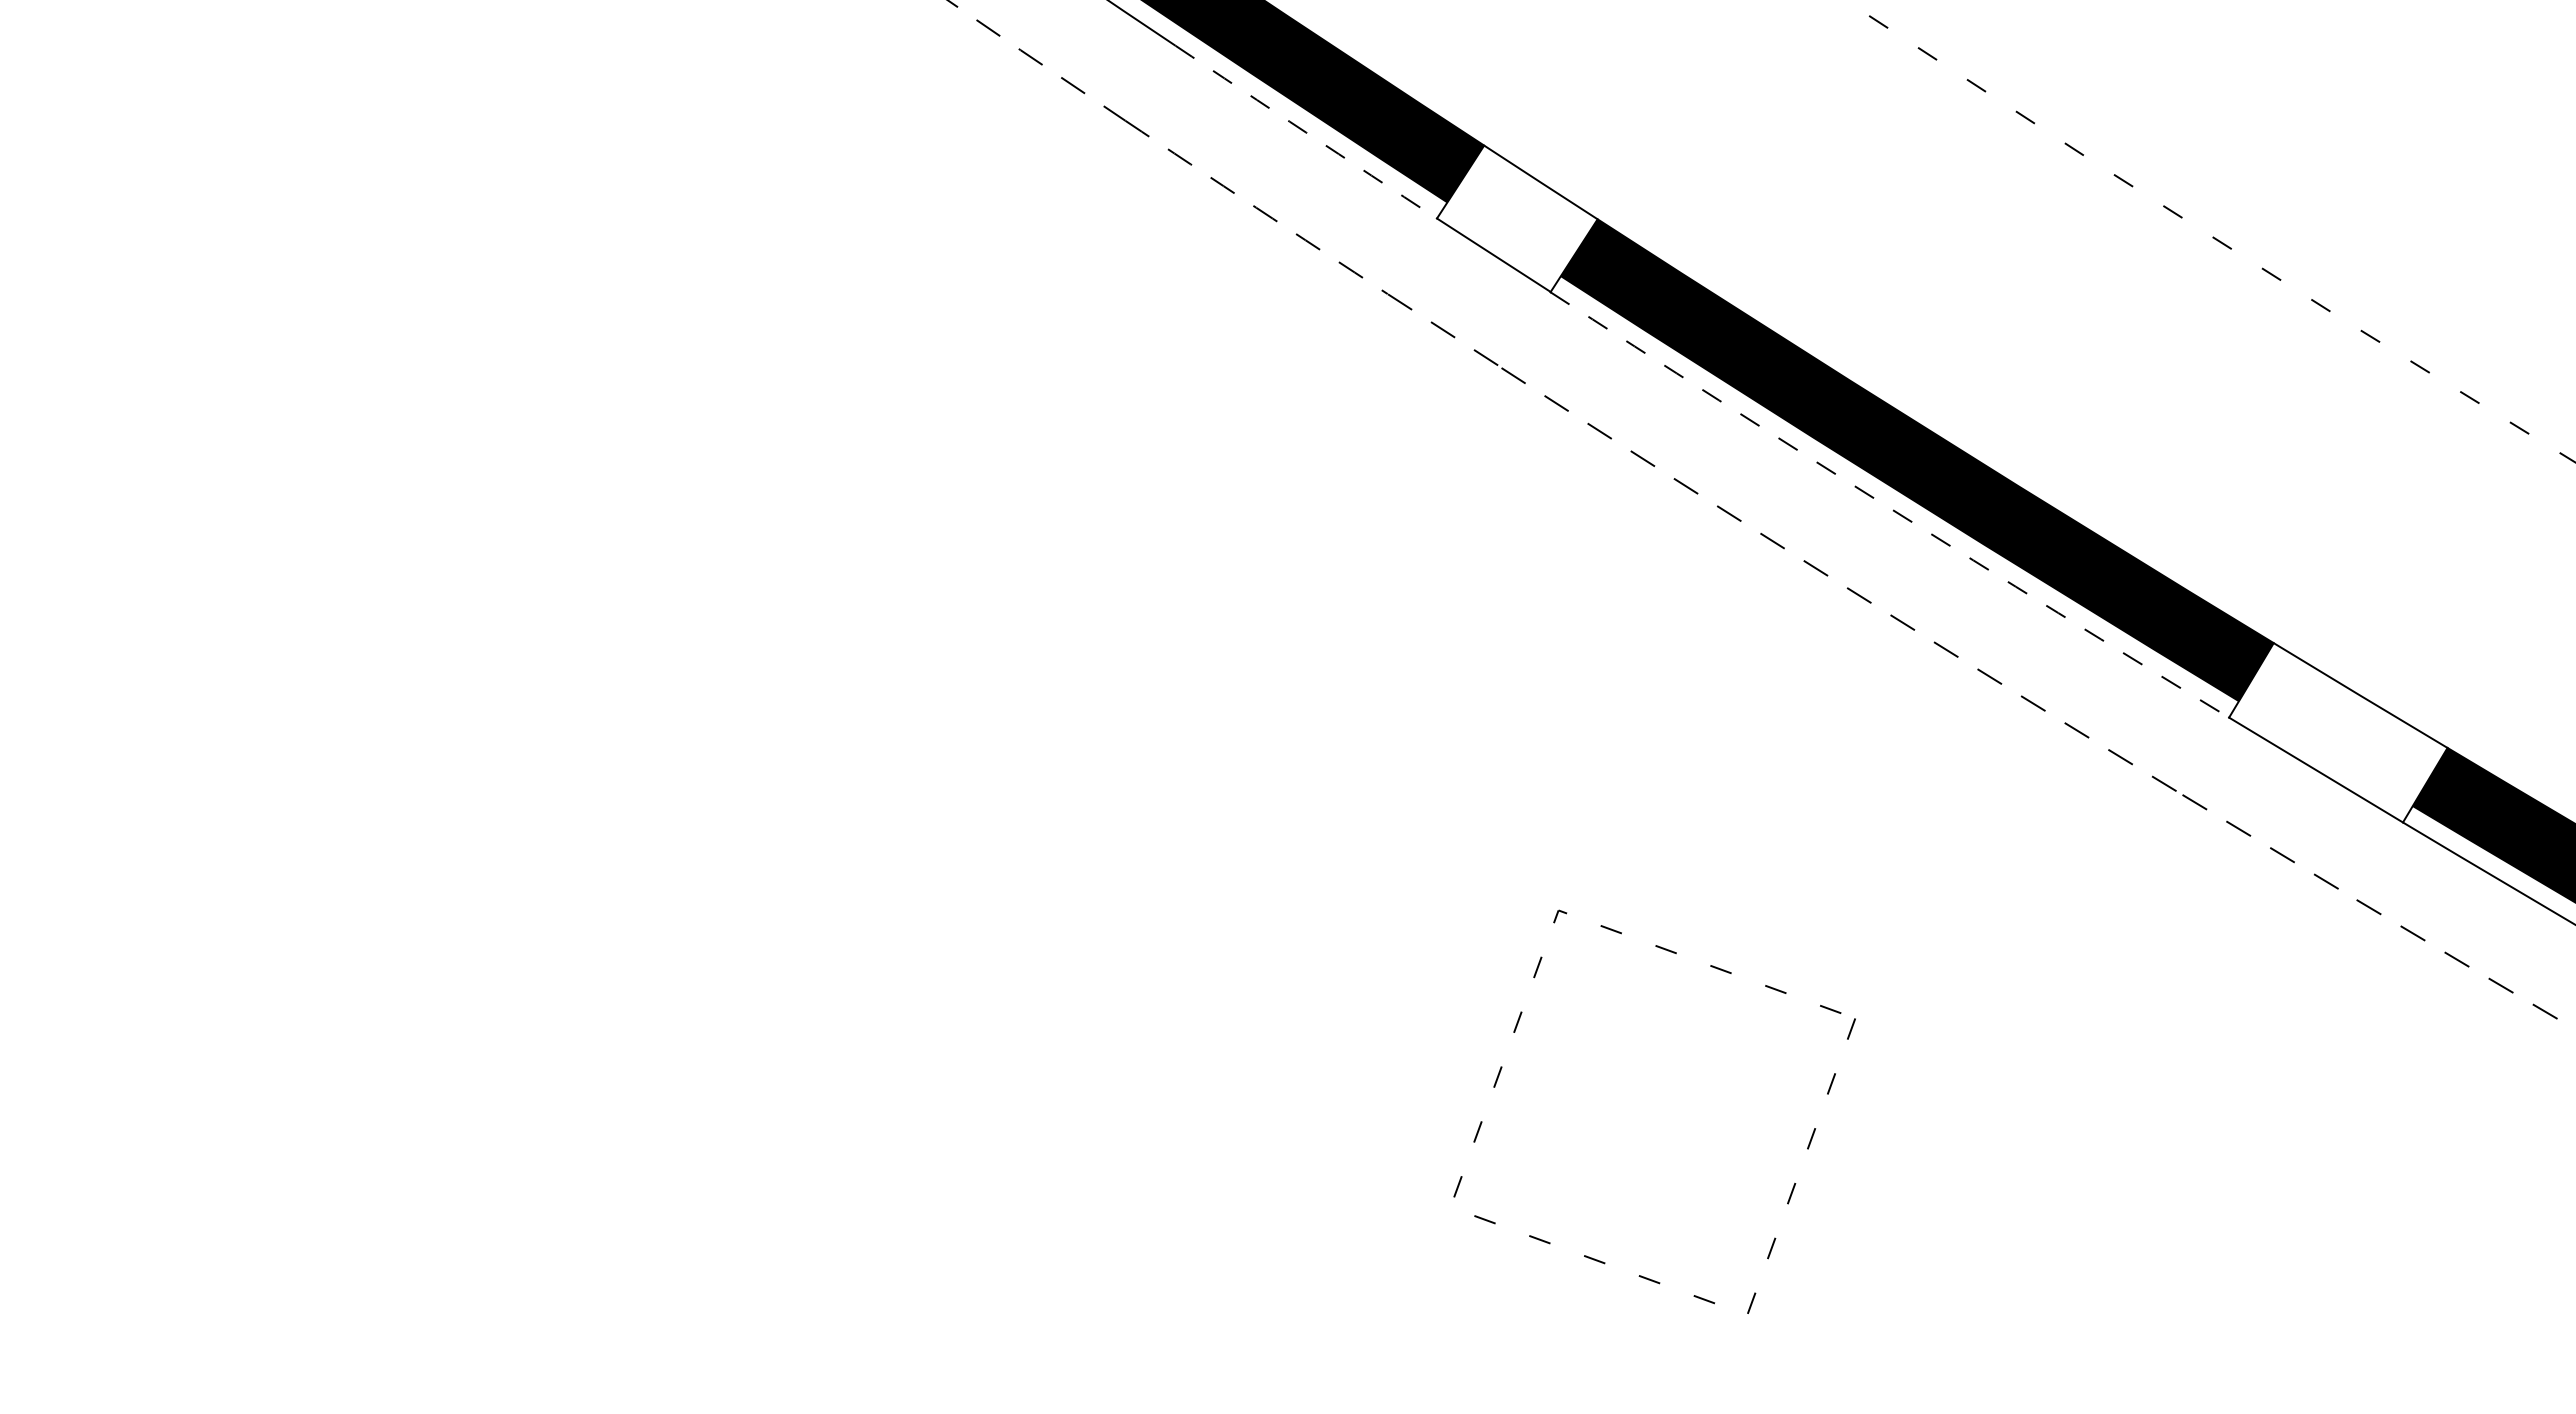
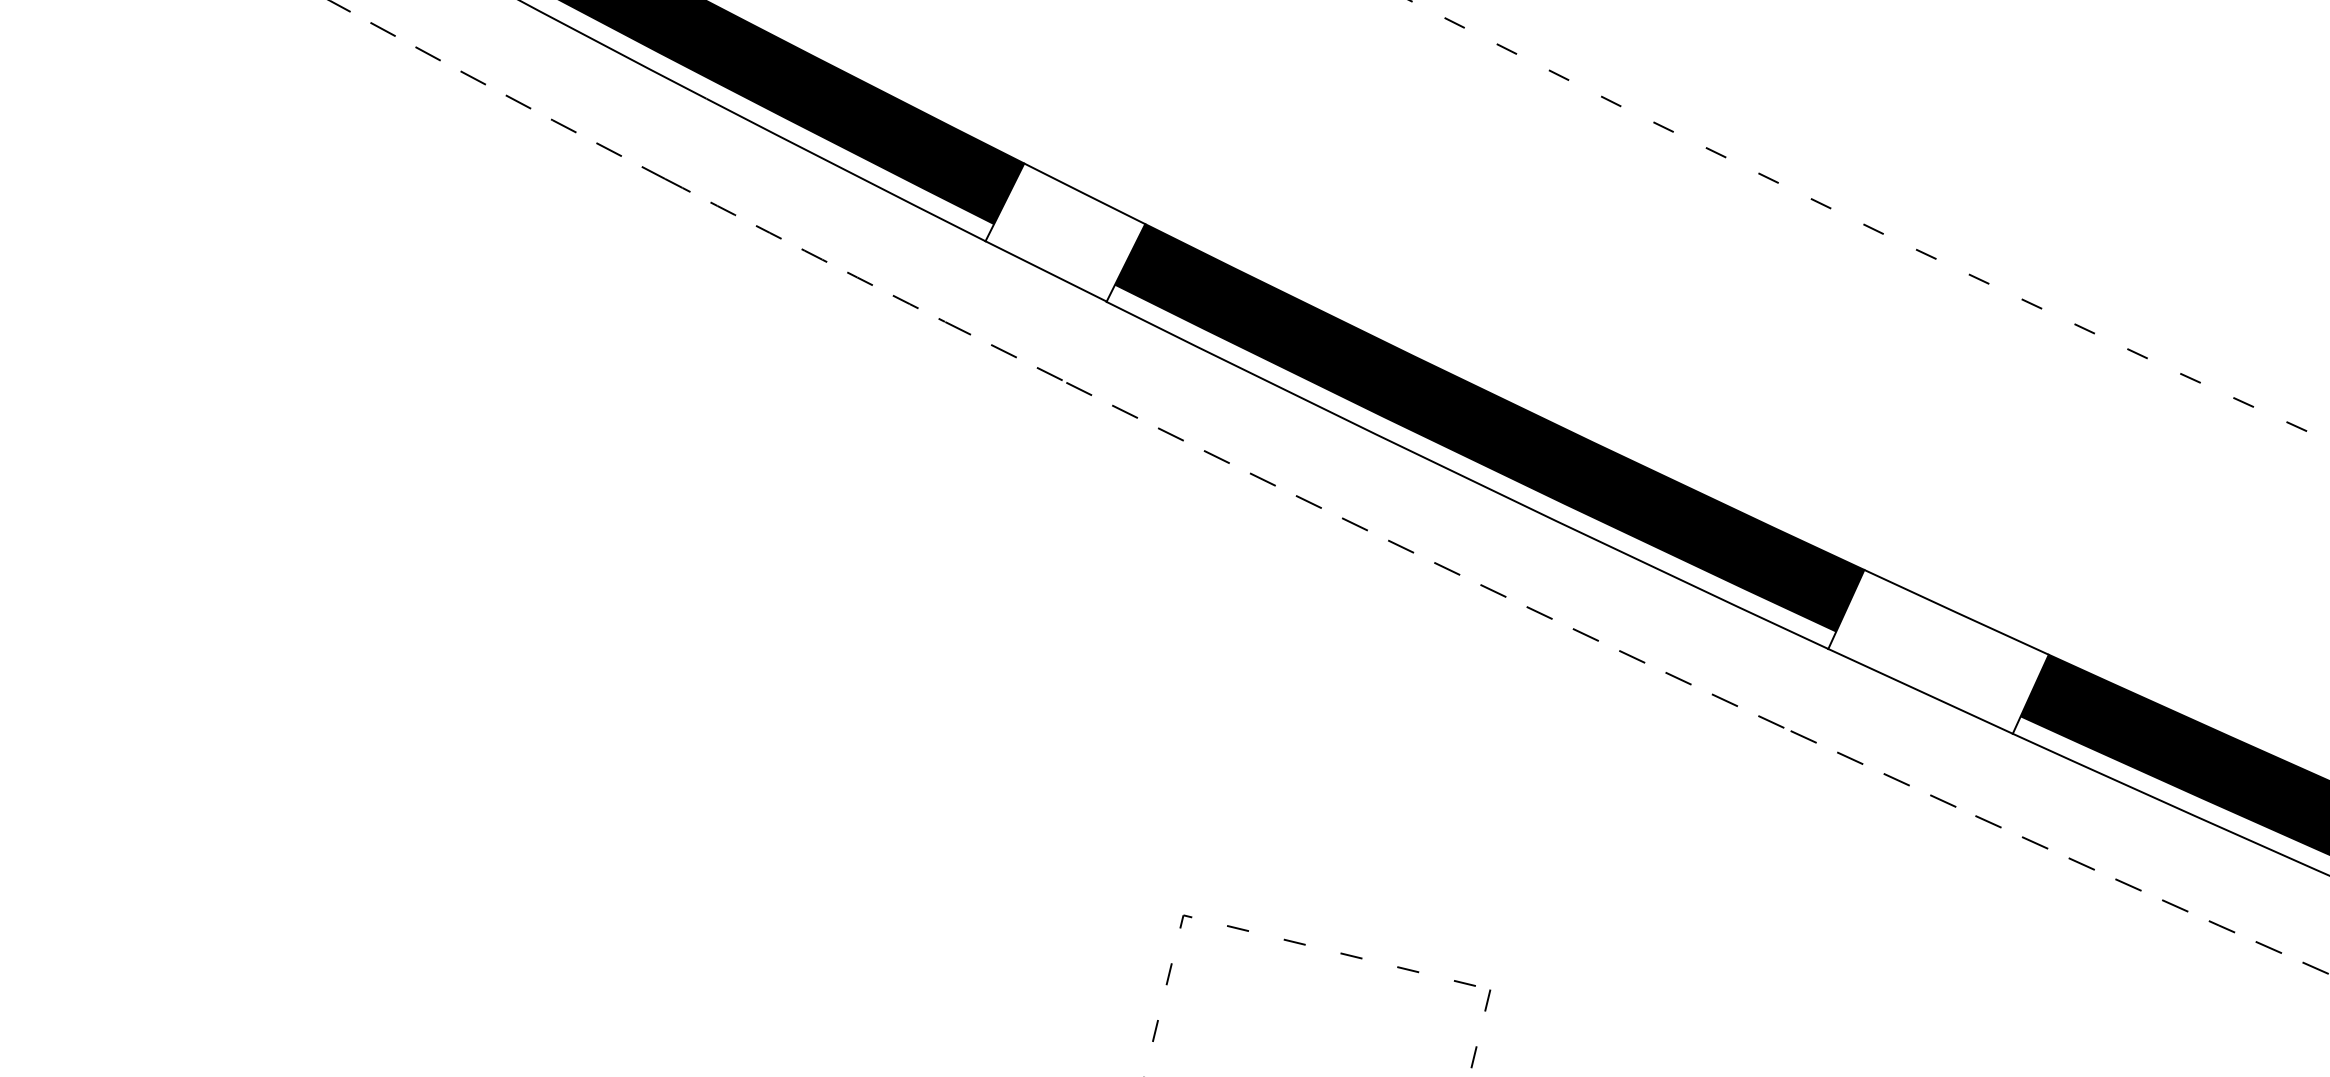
arc: (1306, 132) -> (846, 170), dashed -> solid
arc: (1888, 507) -> (1466, 478), dashed -> solid

